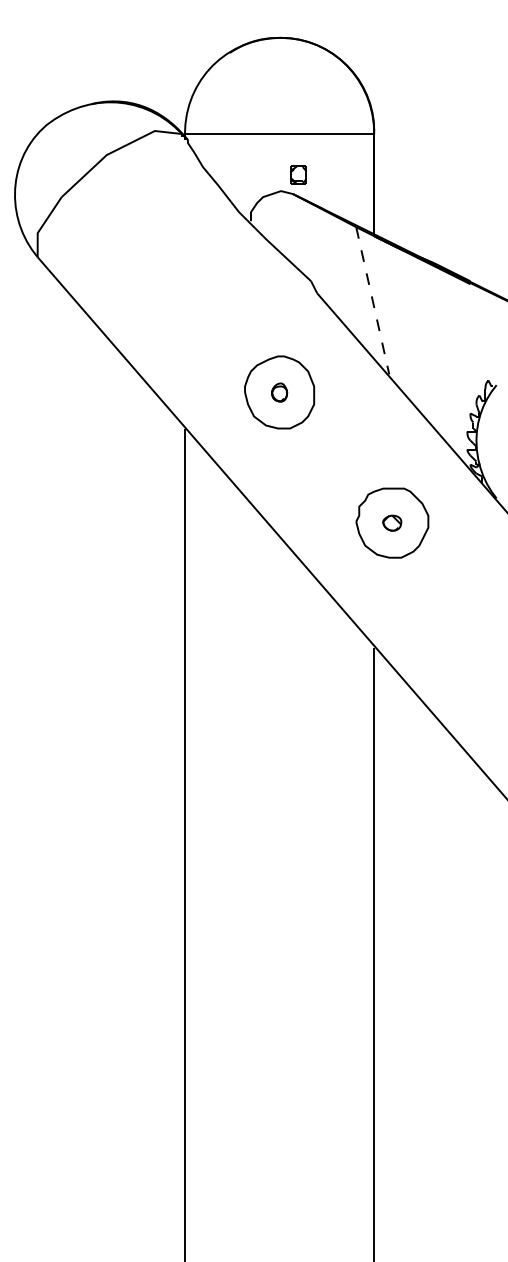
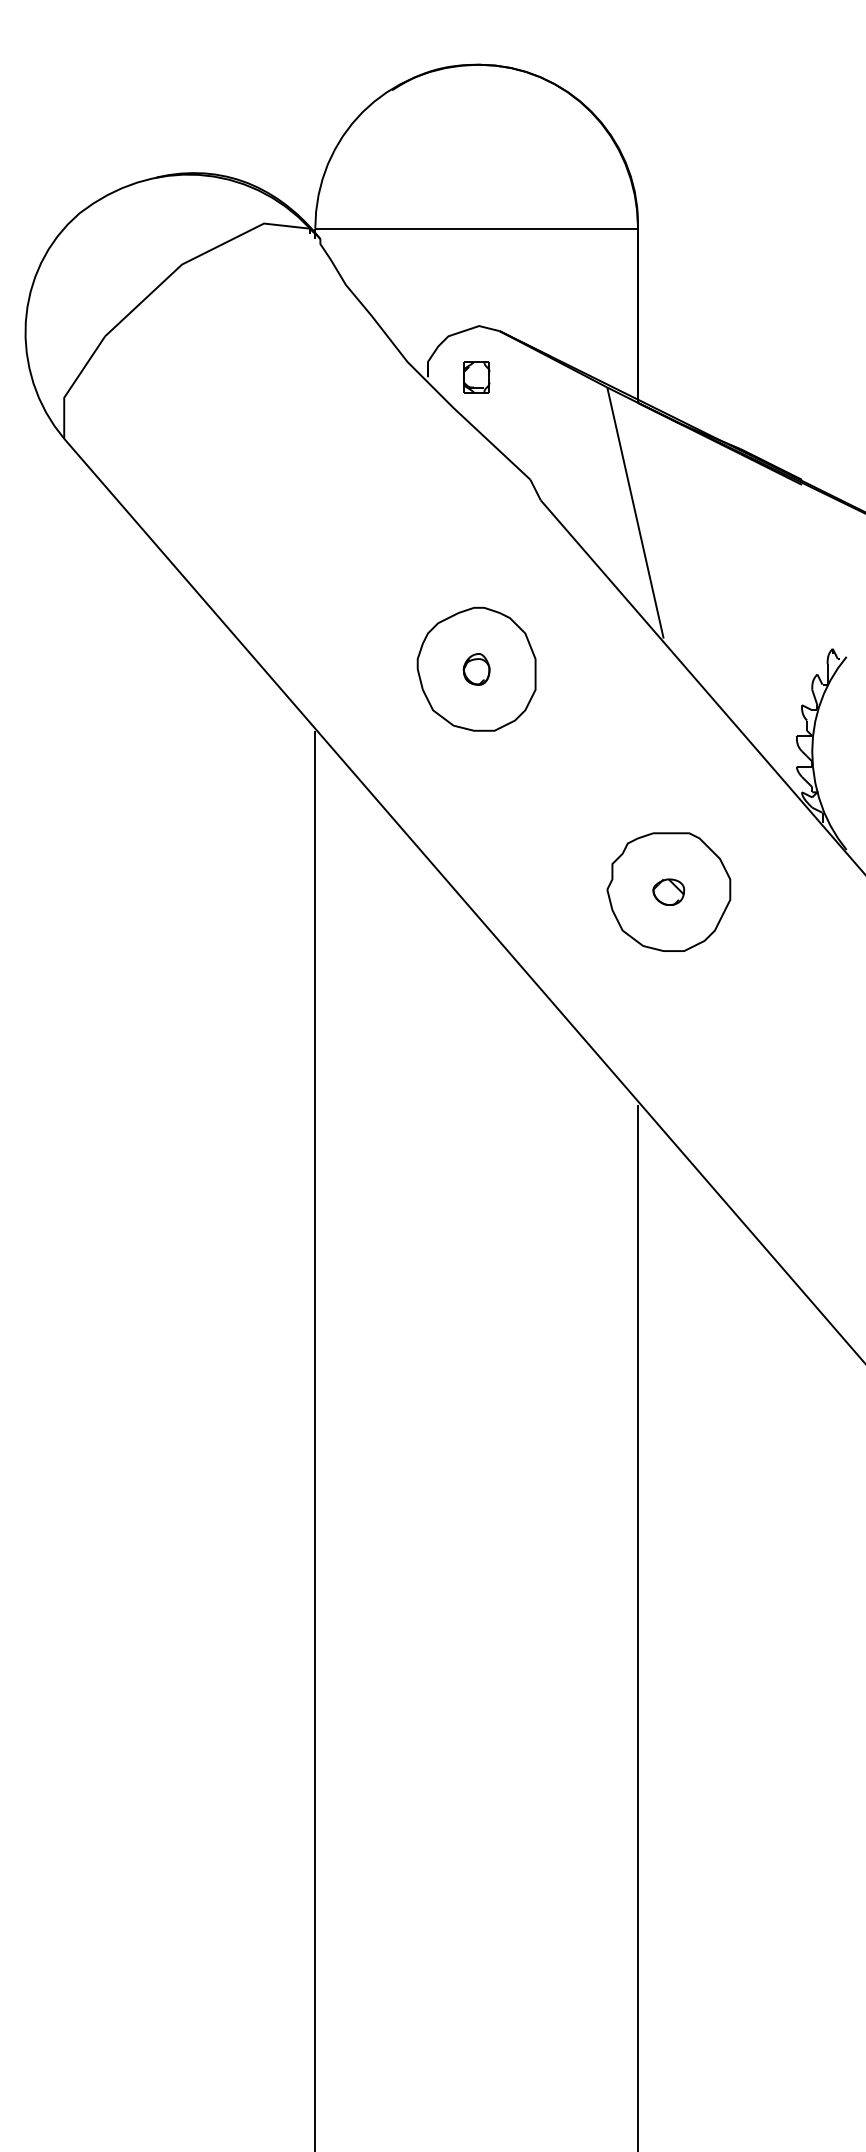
part: (298, 174) -> (476, 376), moved
line: (372, 301) -> (635, 514), dashed -> solid

